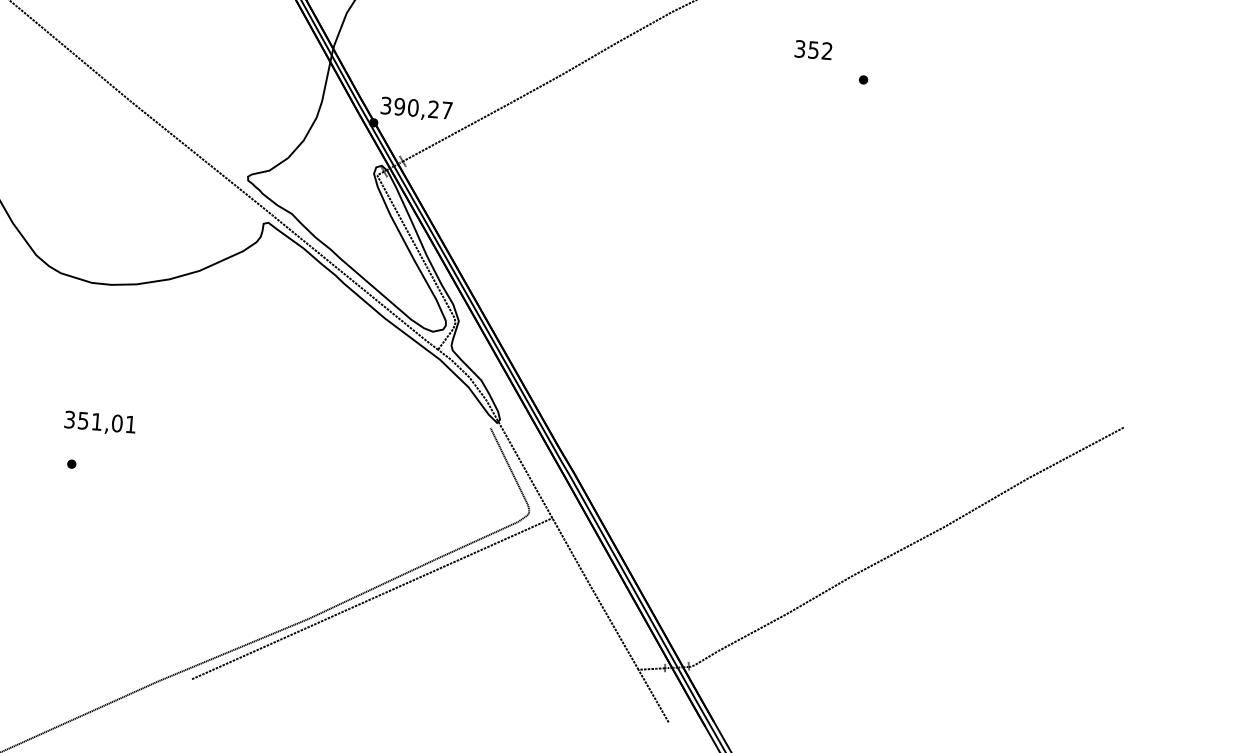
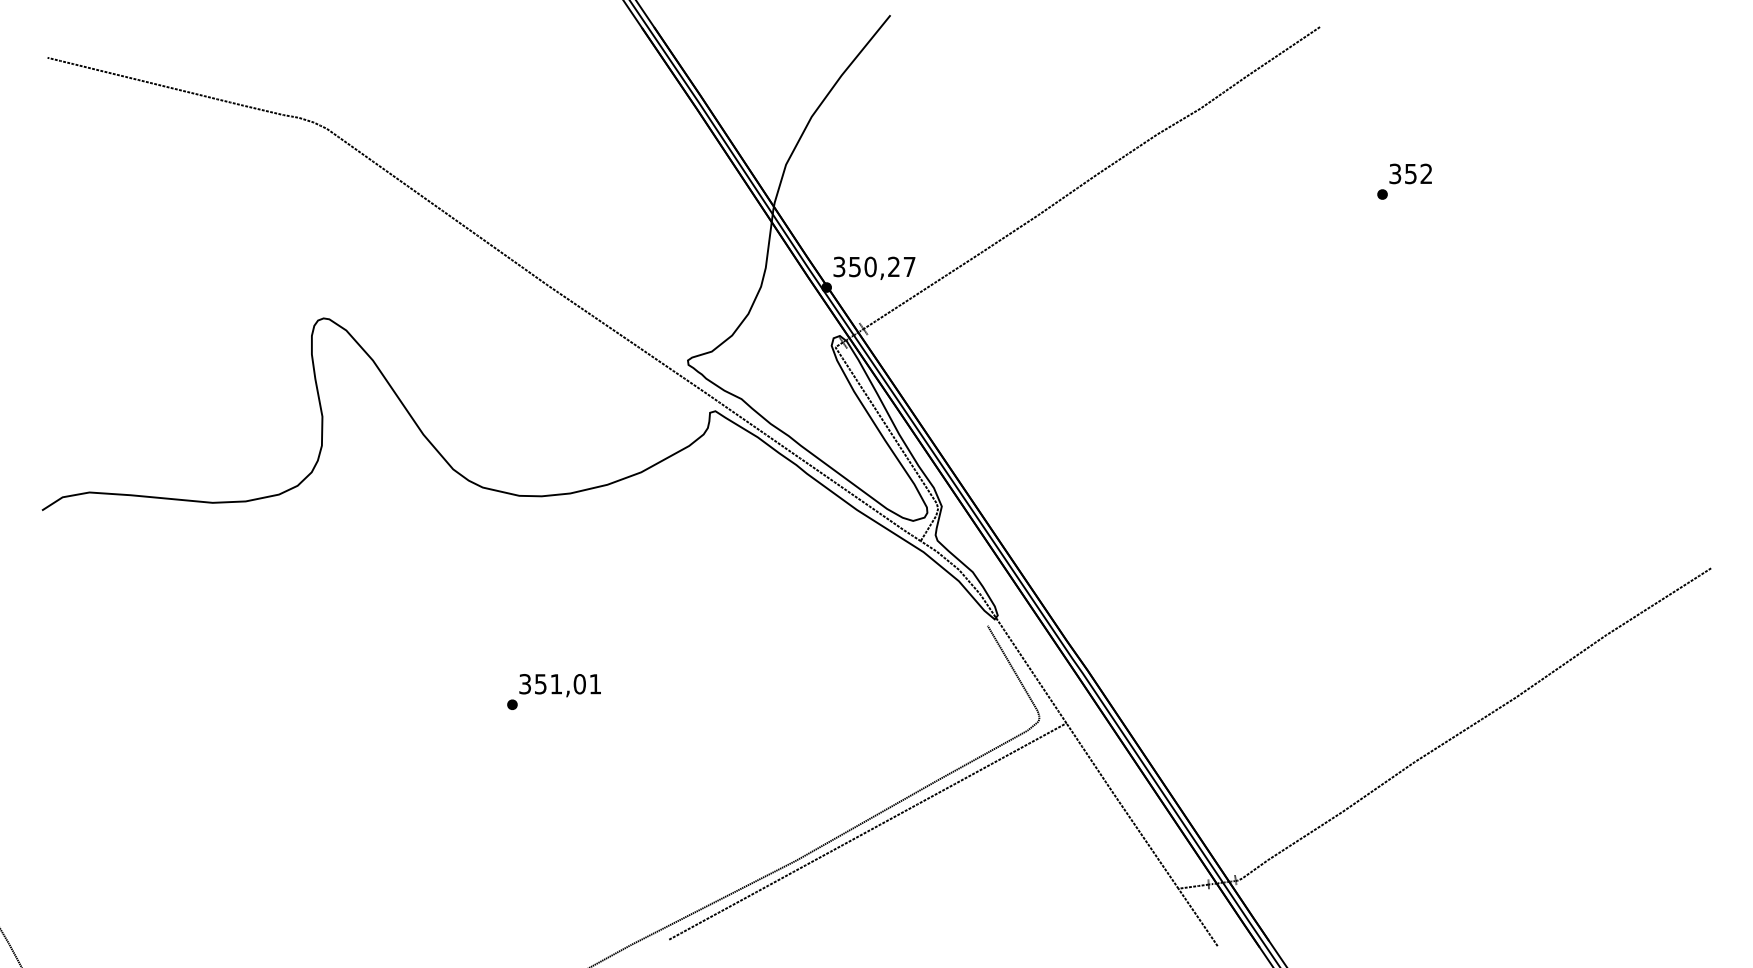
text: (813, 49) -> (1410, 173), moved
text: (399, 106) -> (854, 266), 390,27 -> 350,27
text: (99, 423) -> (559, 685), moved

